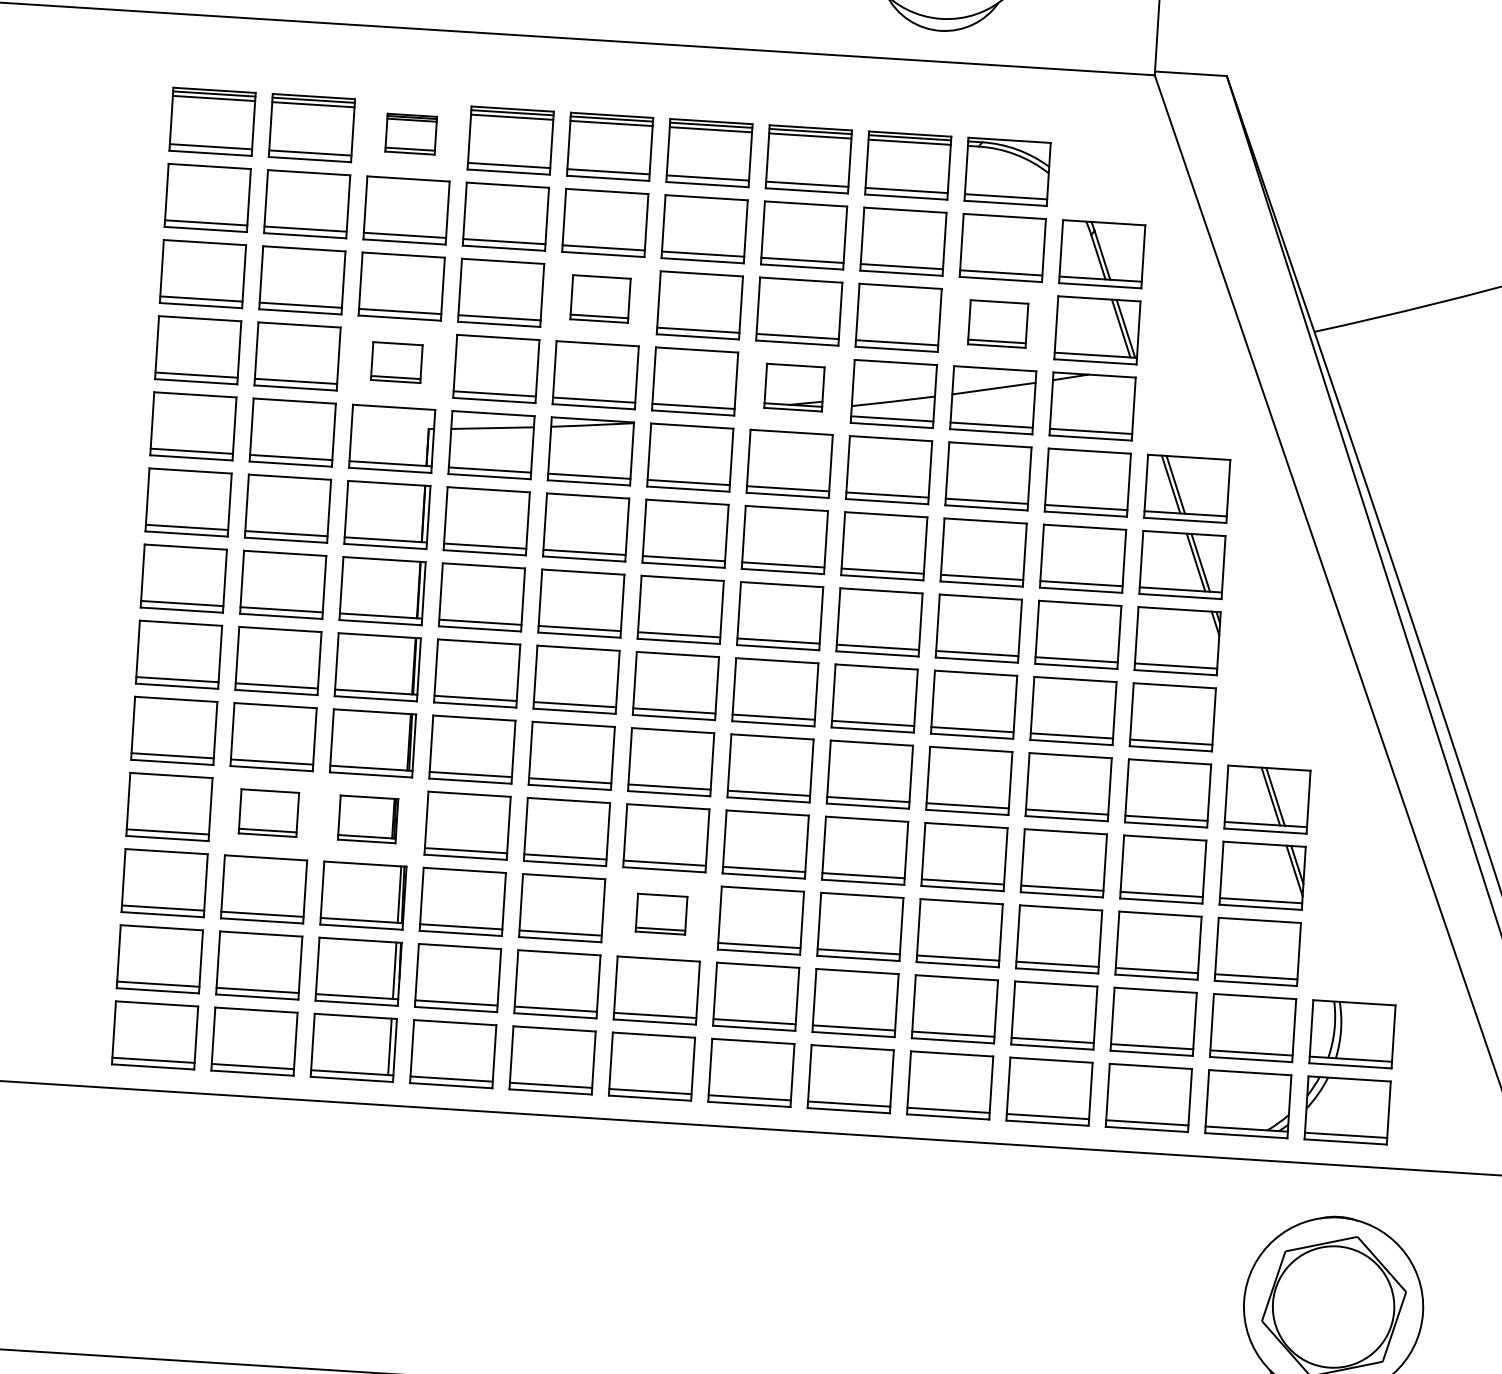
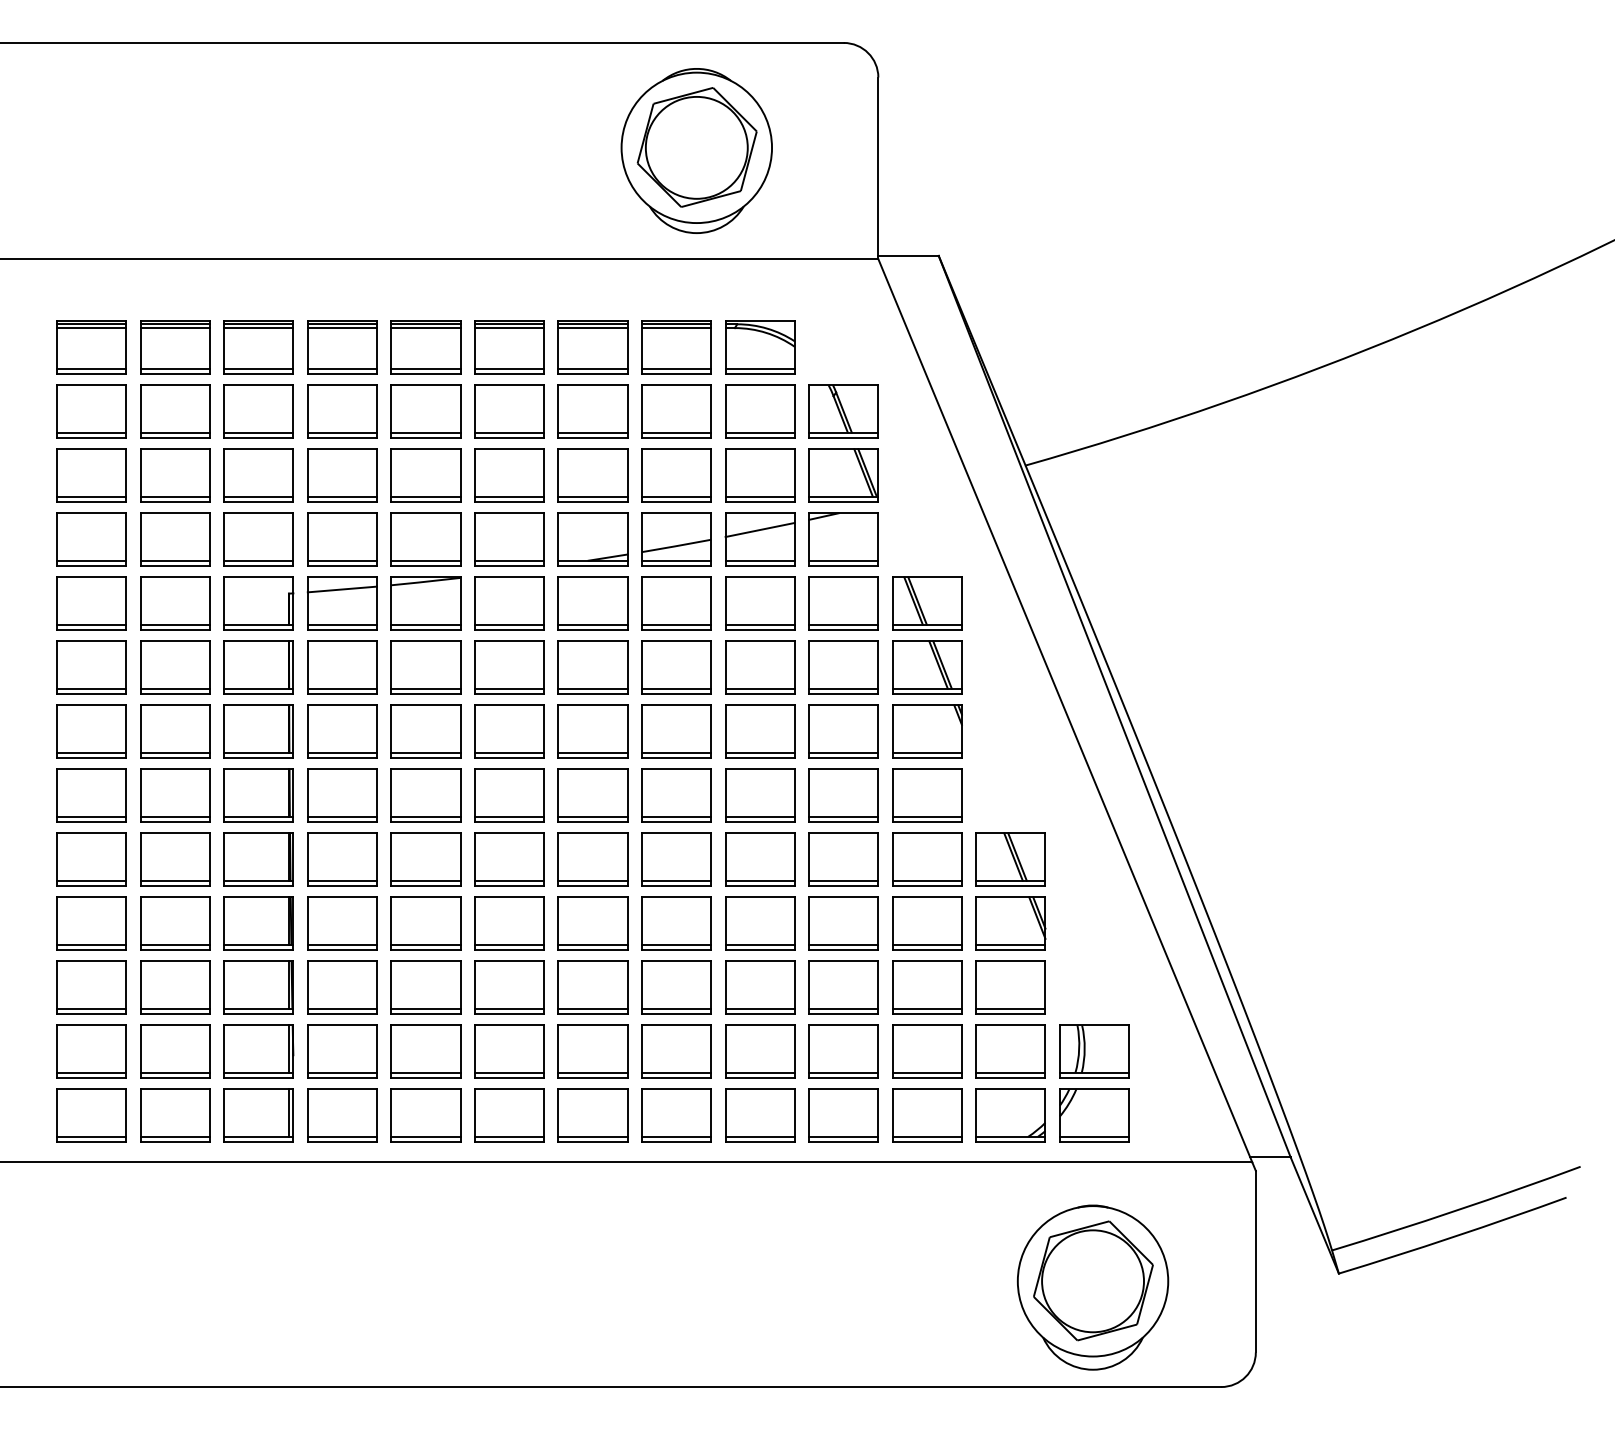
part: (410, 134) -> (258, 347), size x1.67
part: (600, 298) -> (425, 475), size x1.43
part: (998, 323) -> (760, 475), size x1.43
part: (396, 362) -> (258, 539), size x1.67
part: (793, 387) -> (592, 539), size x1.43
part: (269, 812) -> (175, 923), size x1.43
part: (367, 819) -> (258, 923), size x1.43
part: (661, 913) -> (509, 987), size x1.67

